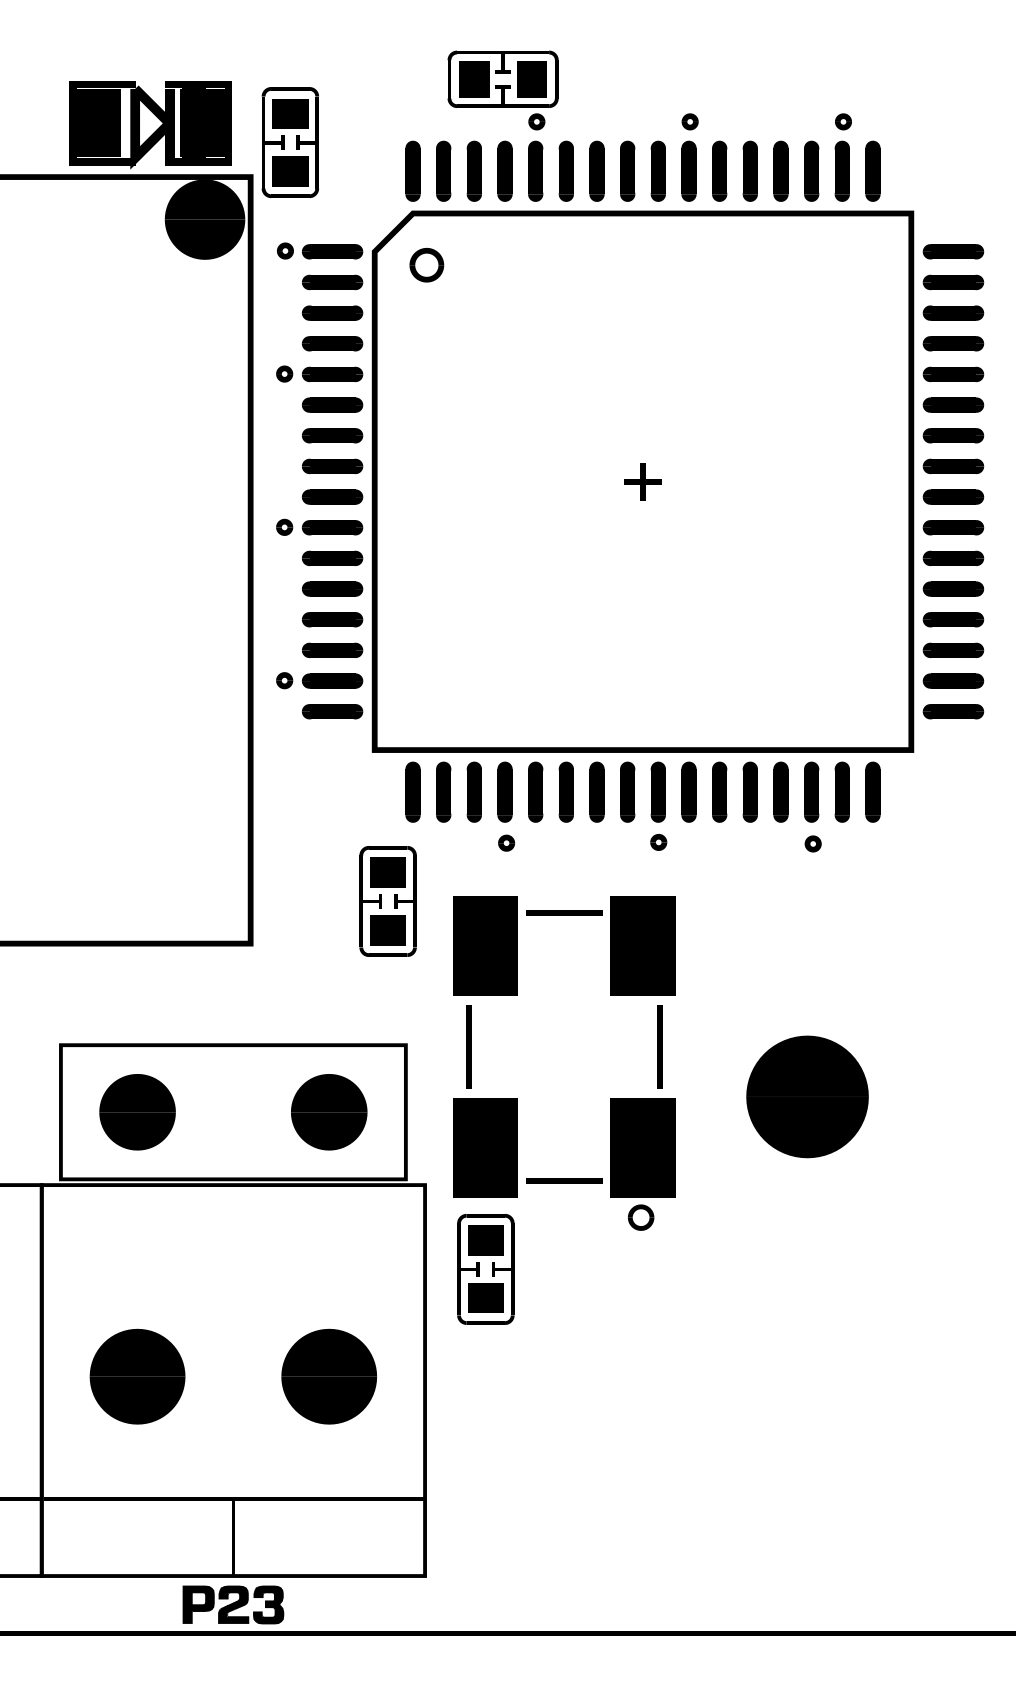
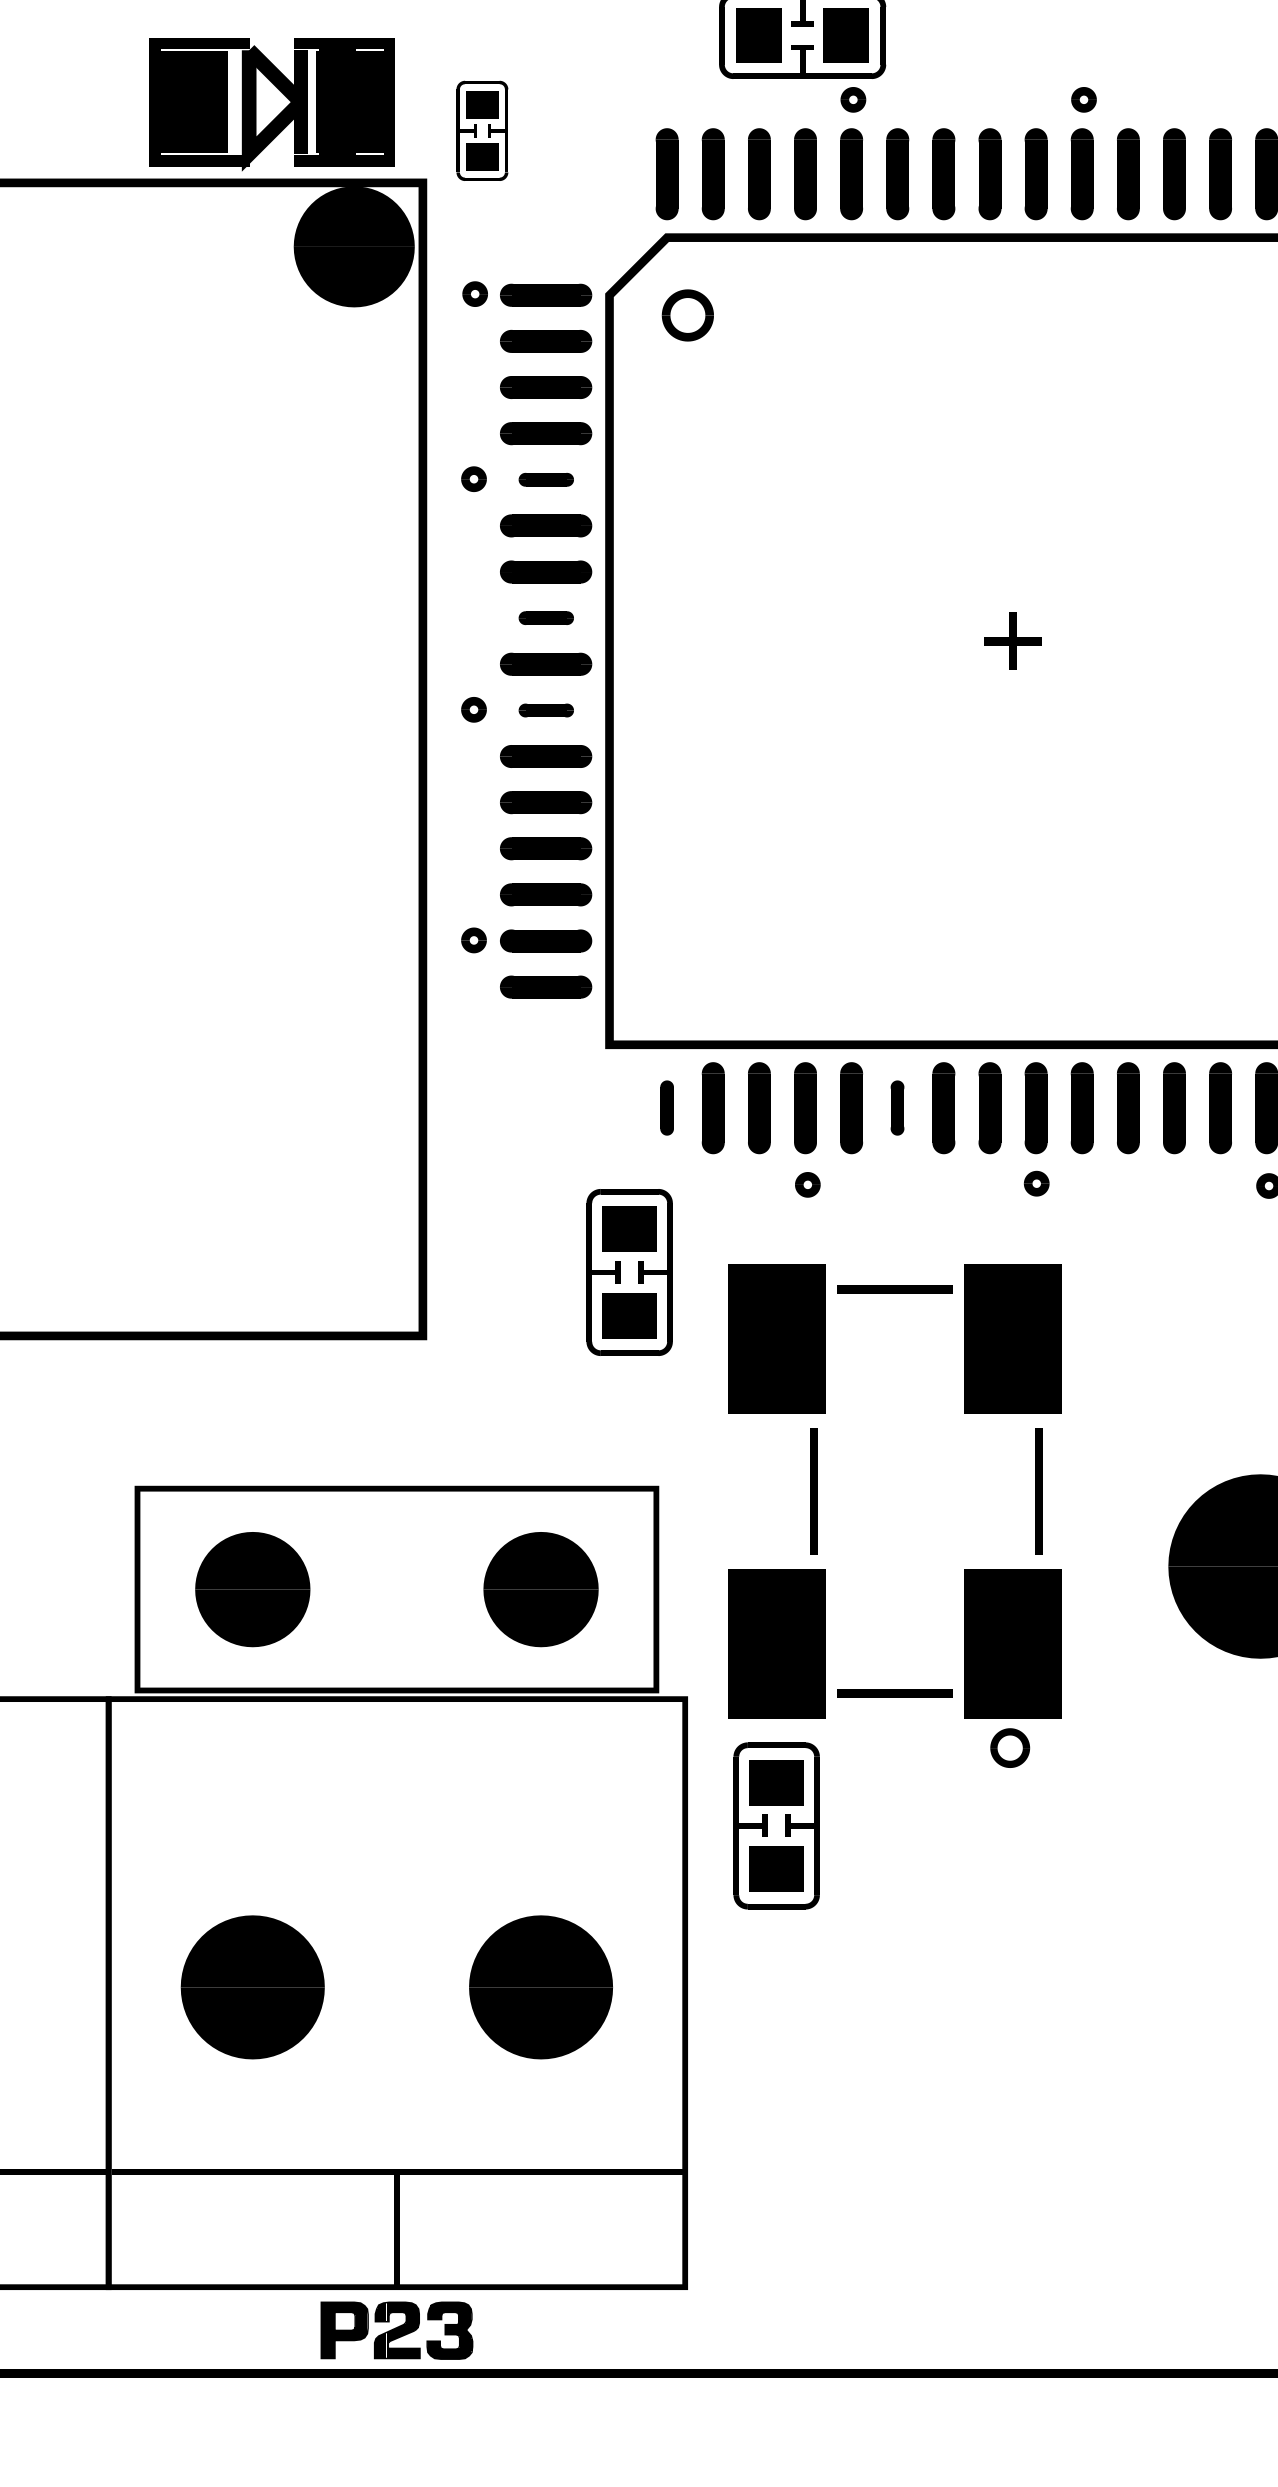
part: (289, 142) -> (481, 130), size x0.6
part: (332, 374) -> (545, 479), size x0.6
part: (332, 466) -> (545, 618), size x0.6
part: (332, 527) -> (545, 709), size x0.6
part: (412, 791) -> (666, 1107), size x0.6
part: (565, 791) -> (896, 1107), size x0.6
line: (468, 1046) -> (813, 1490), moved

